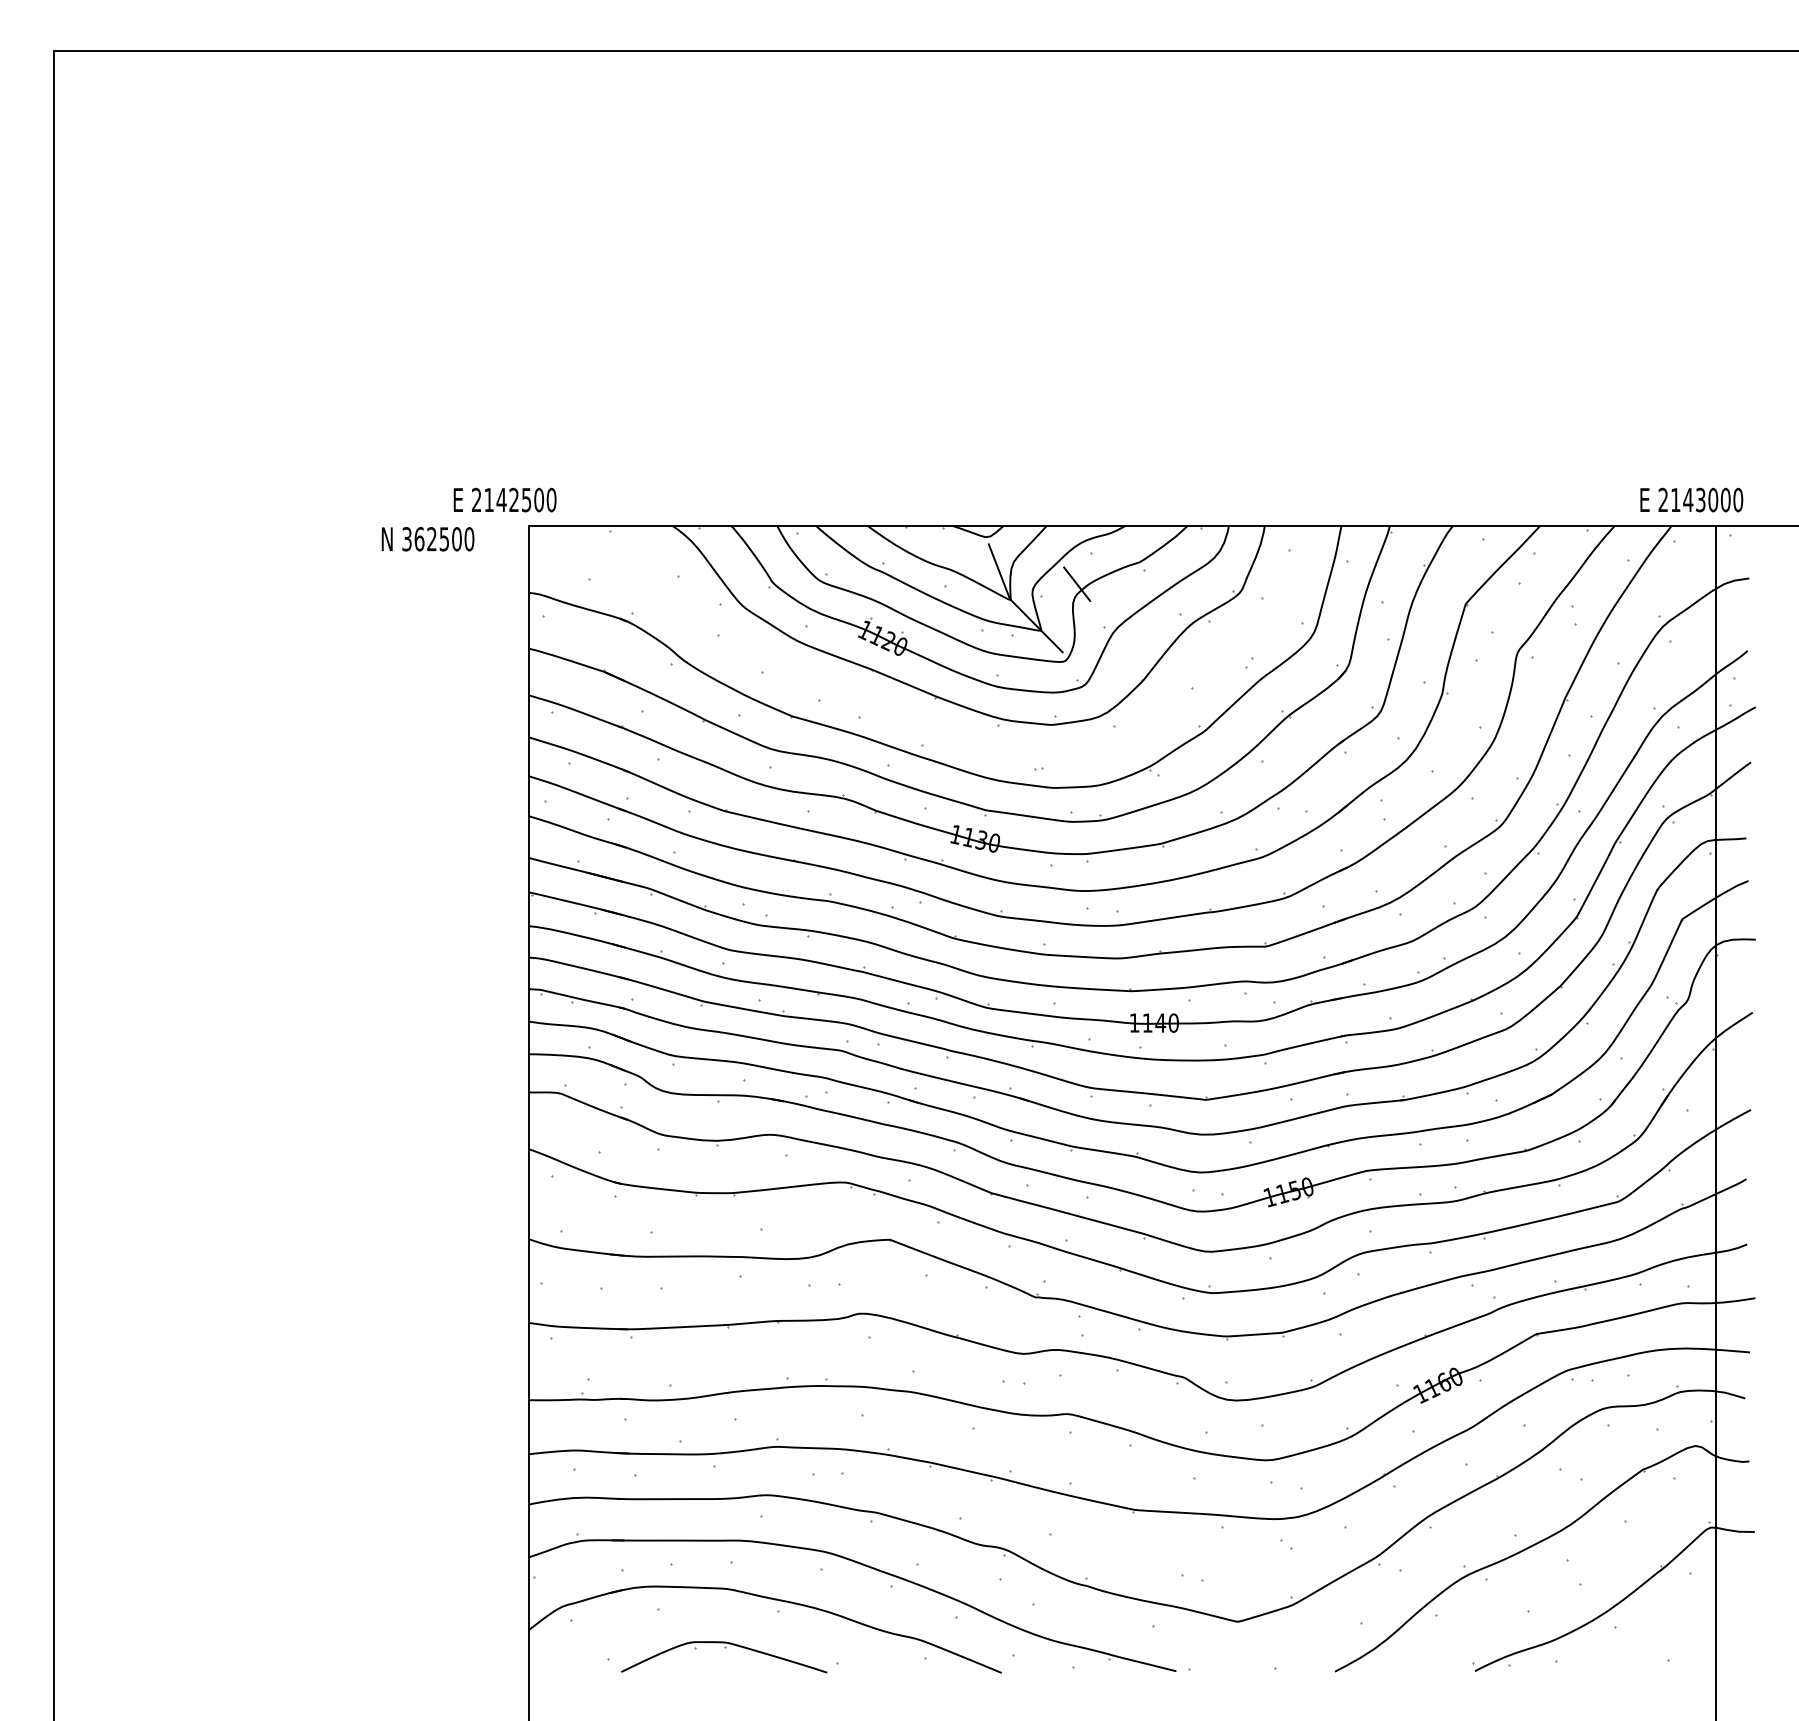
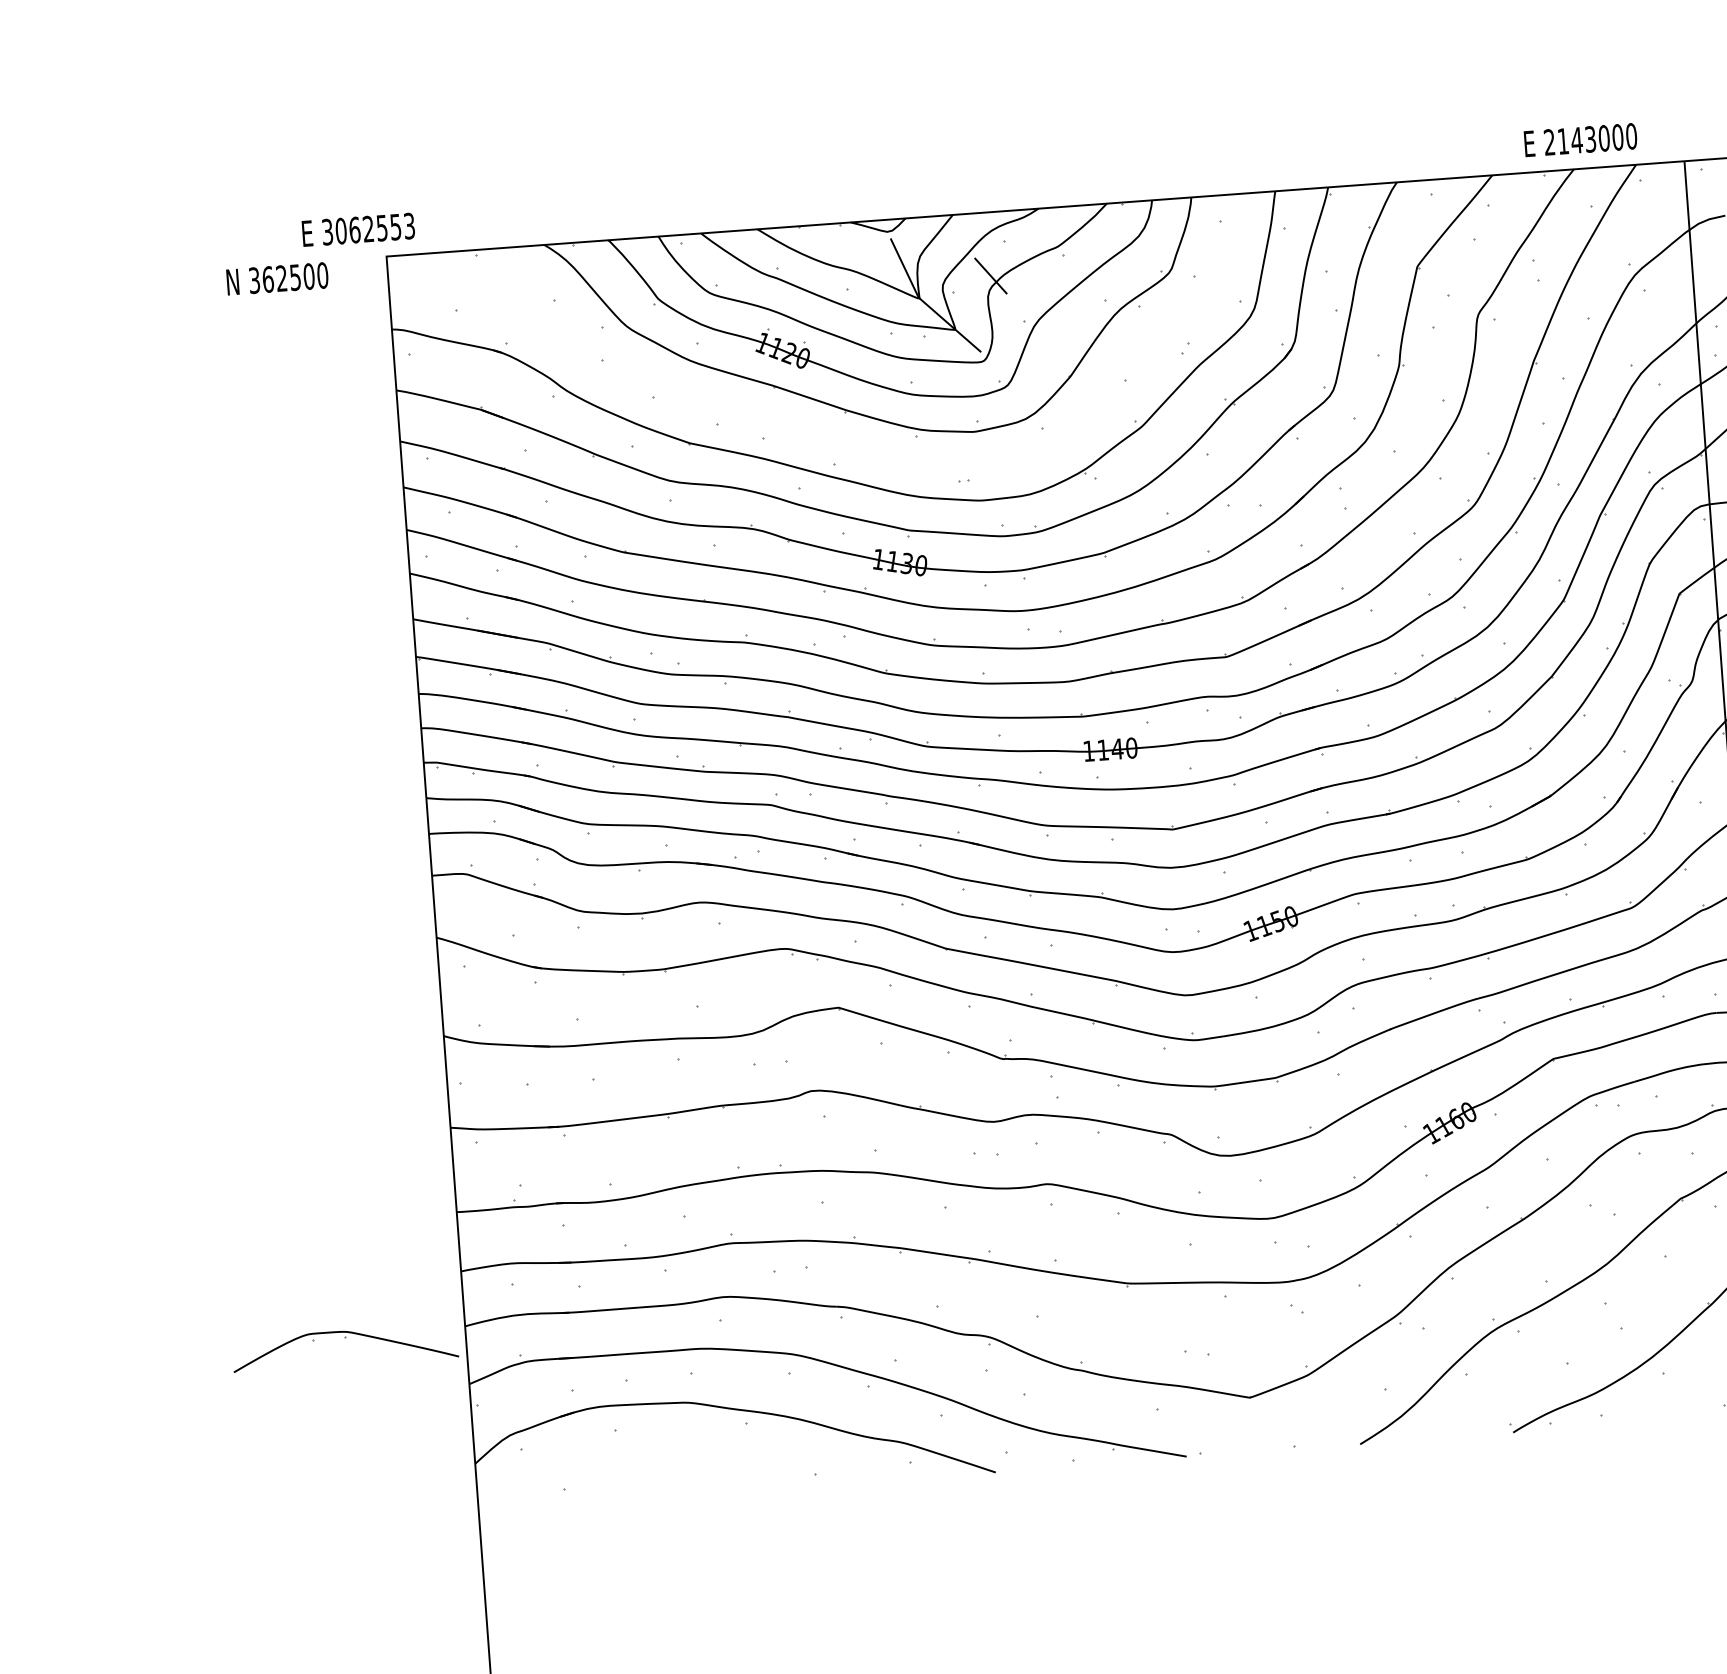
text: (514, 499) -> (368, 228), 2142500 -> 3062553
text: (1691, 499) -> (1580, 139), moved
part: (725, 1648) -> (345, 1338), moved

